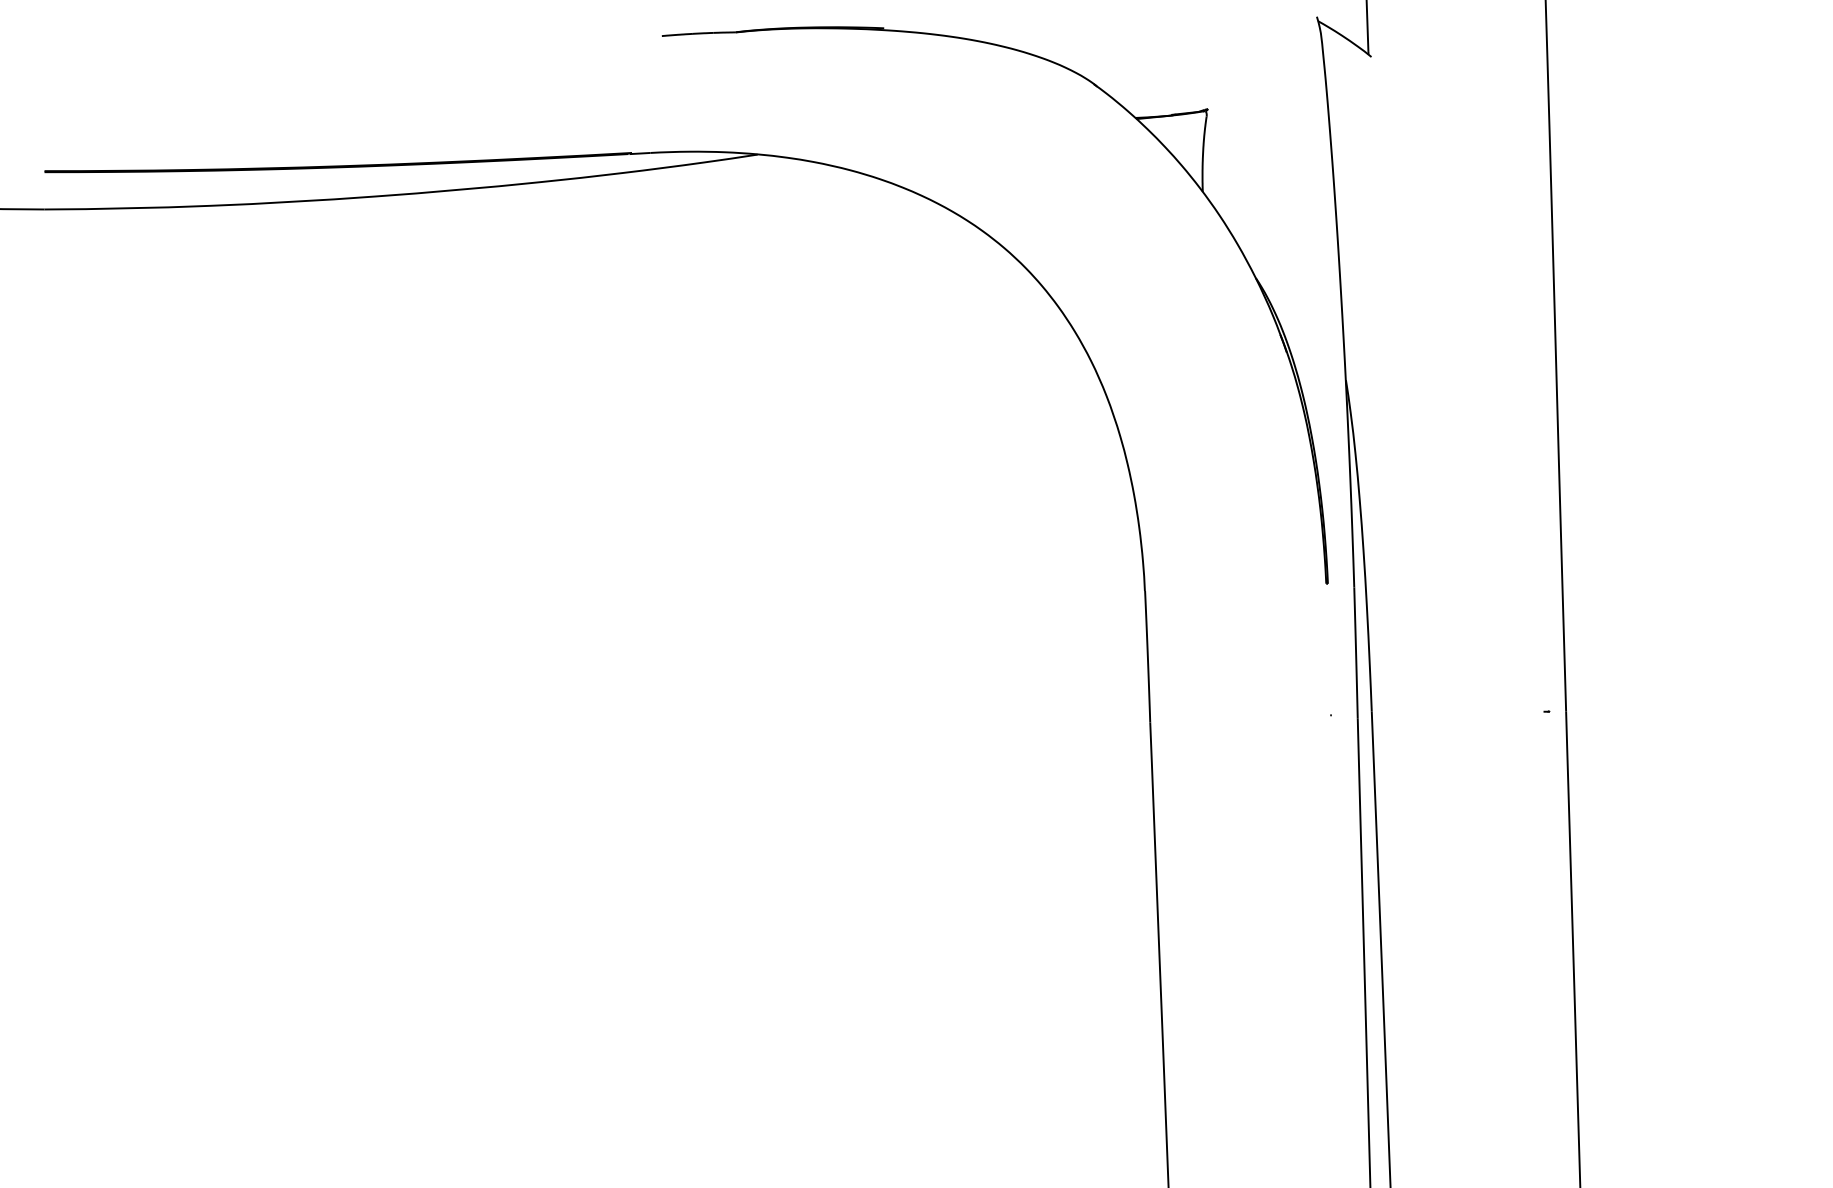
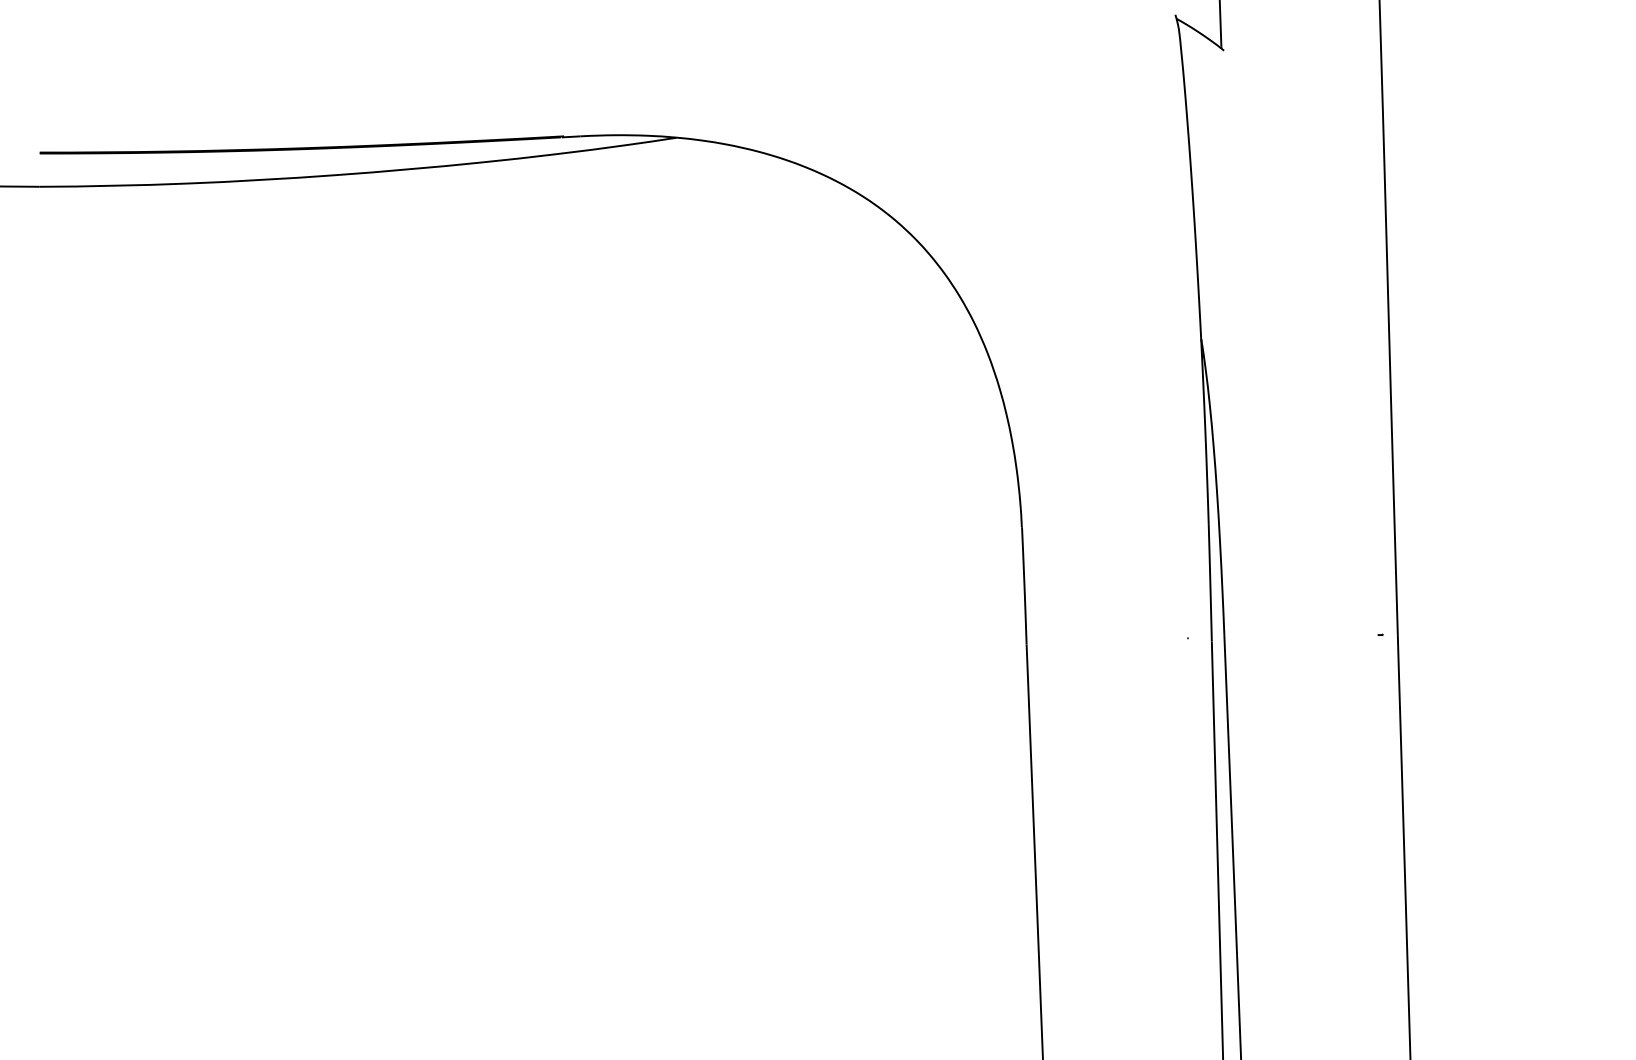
part: (1163, 147) -> (1038, 131), removed

